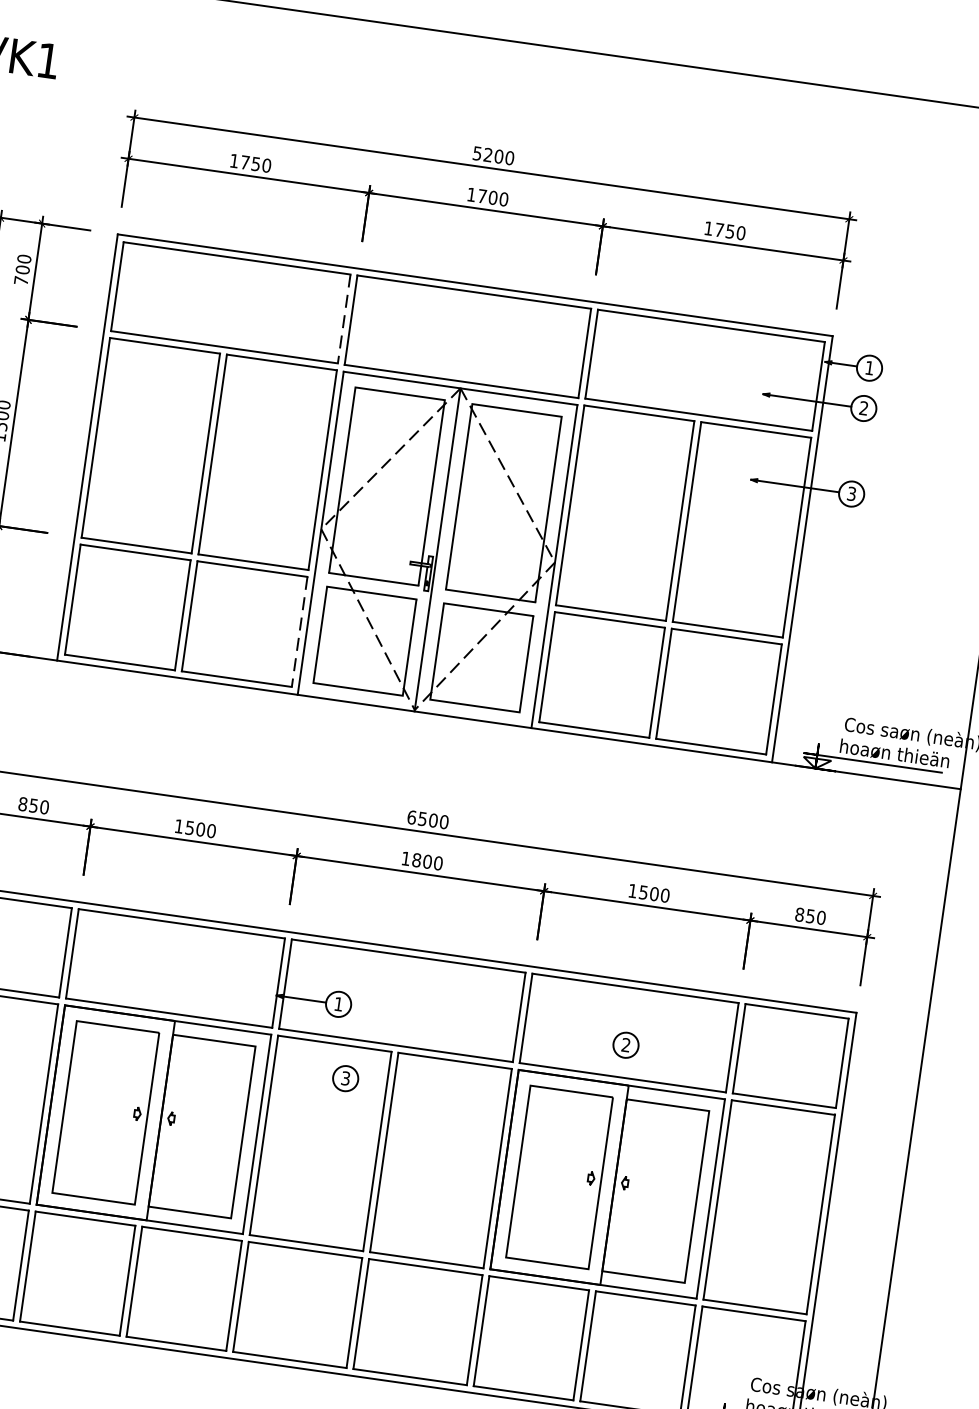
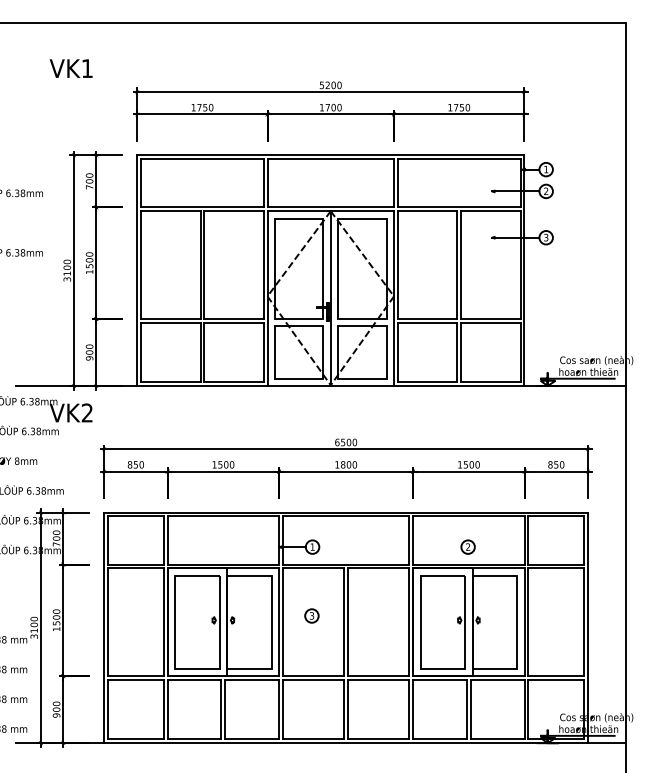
line: (343, 319) -> (263, 183), dashed -> solid
line: (299, 631) -> (263, 352), dashed -> solid
part: (345, 1077) -> (311, 615), moved

